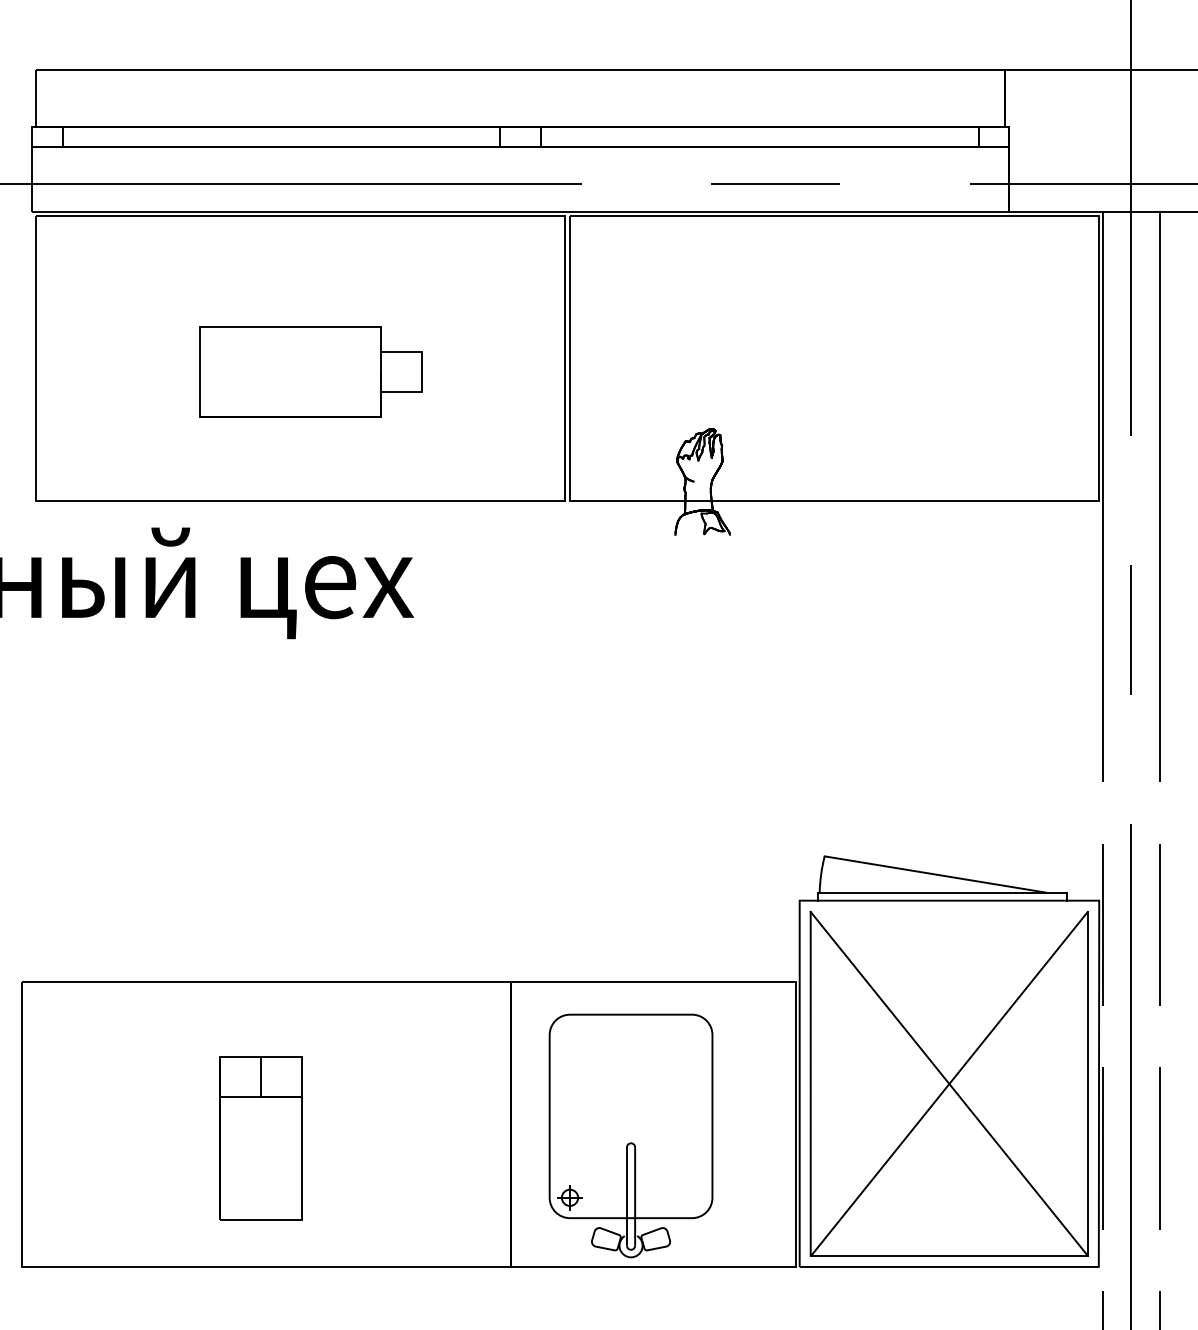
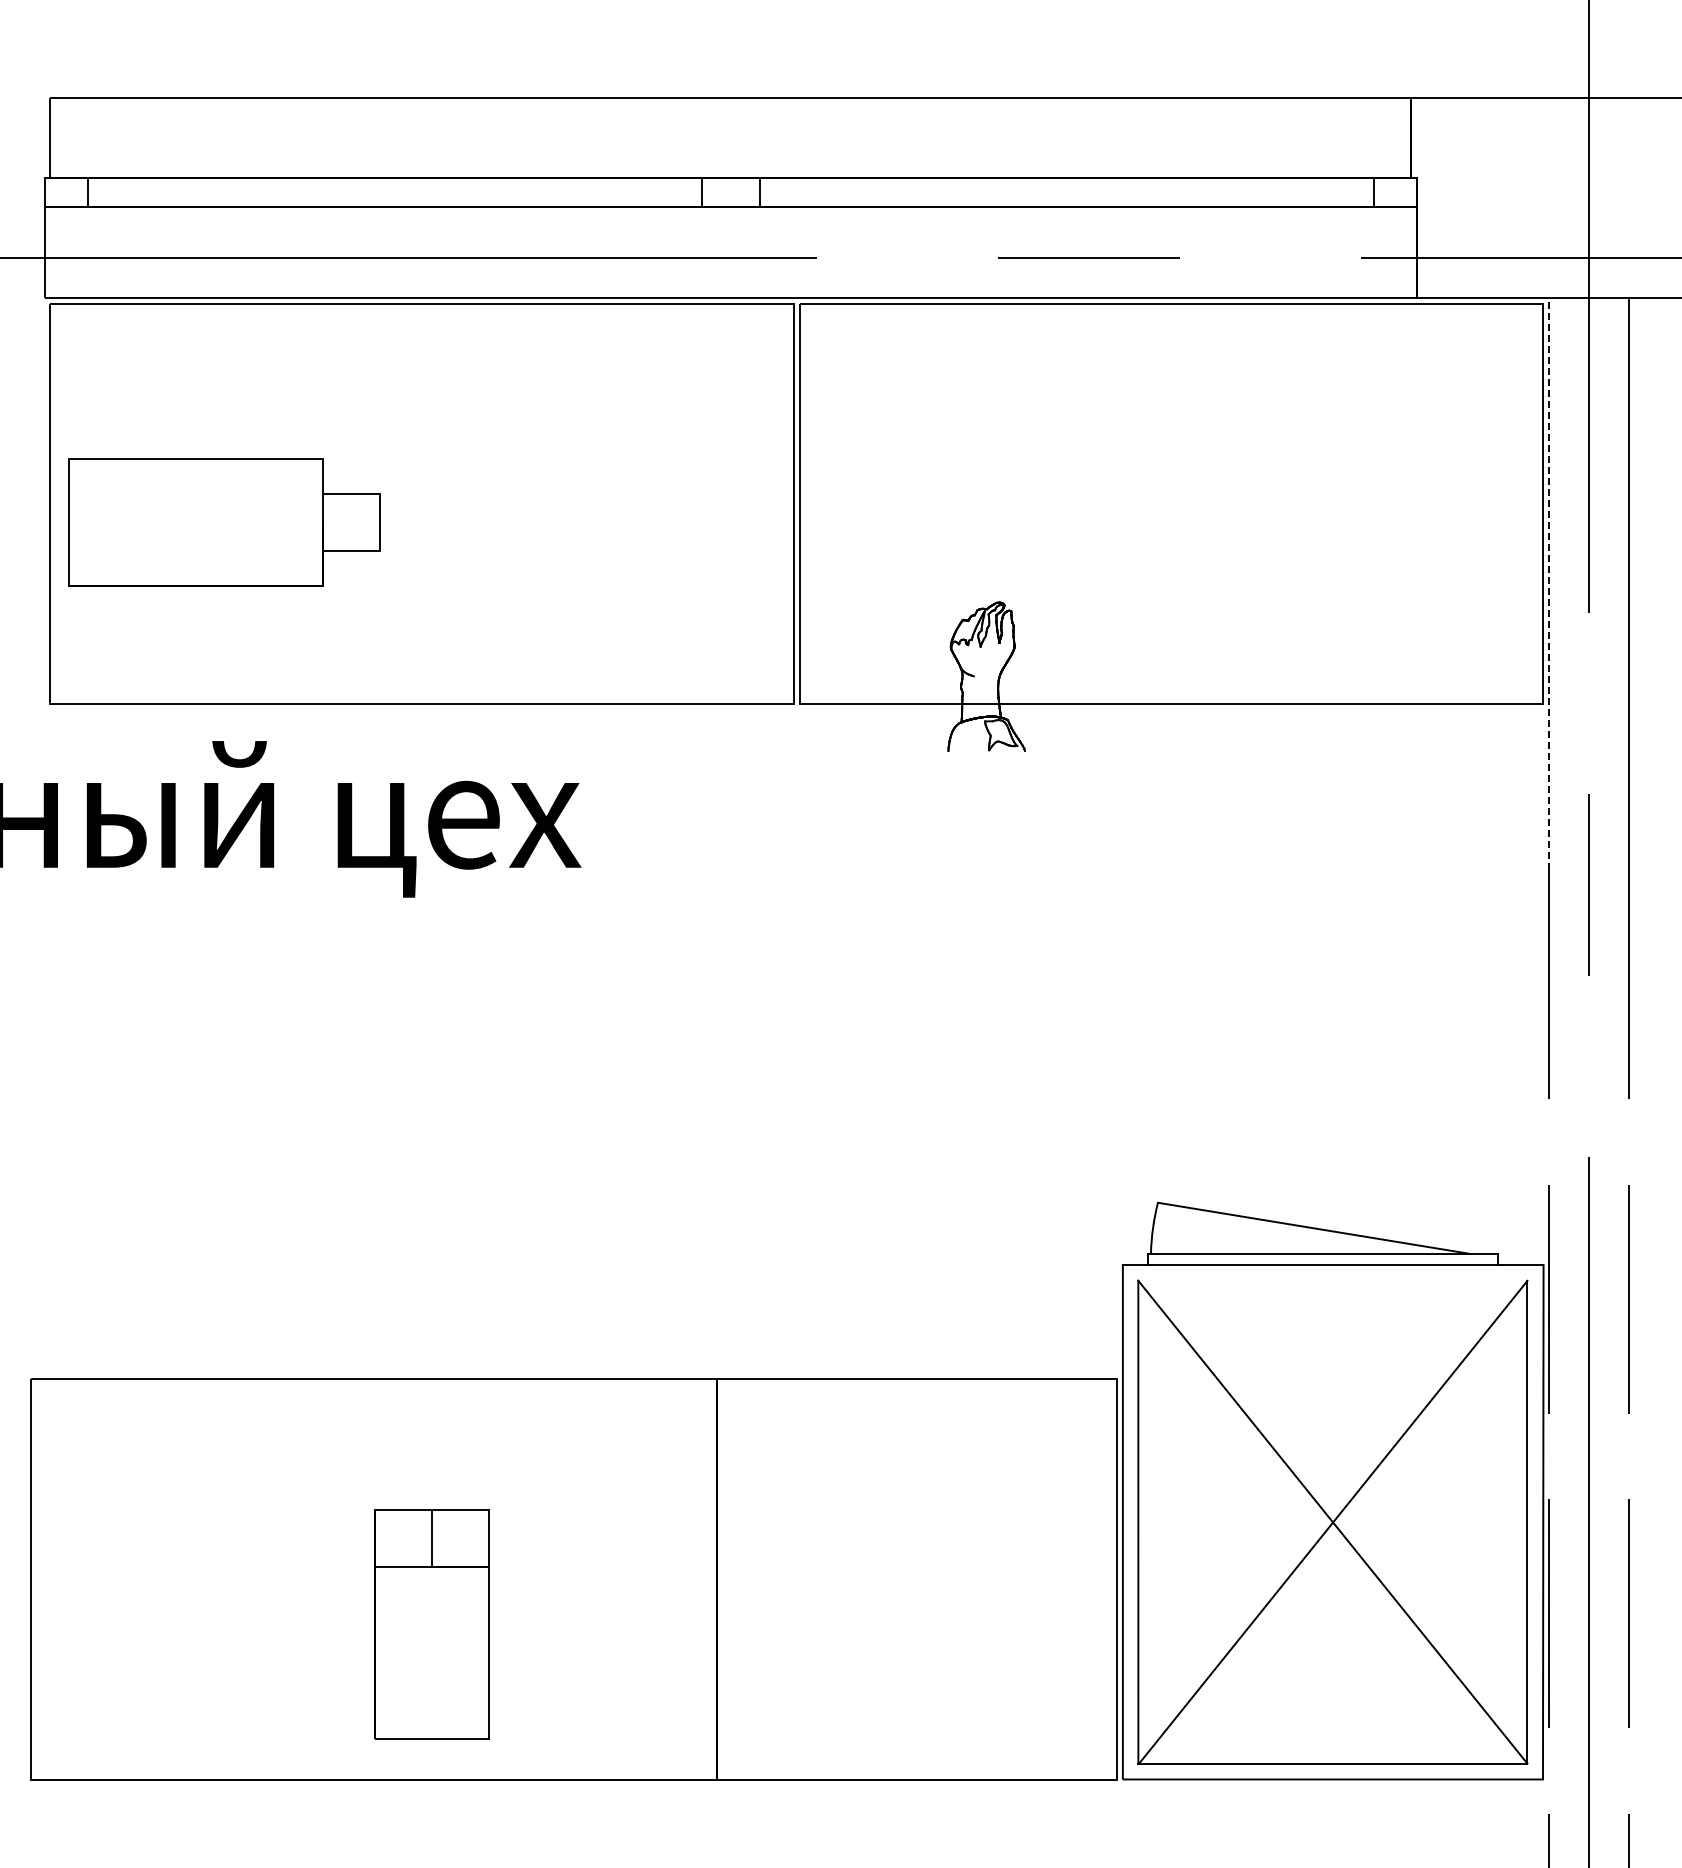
curve: (310, 327) -> (224, 459), moved
line: (1102, 416) -> (1548, 584), solid -> dashed
part: (630, 1135) -> (885, 1595), removed
part: (260, 1138) -> (431, 1624), moved

